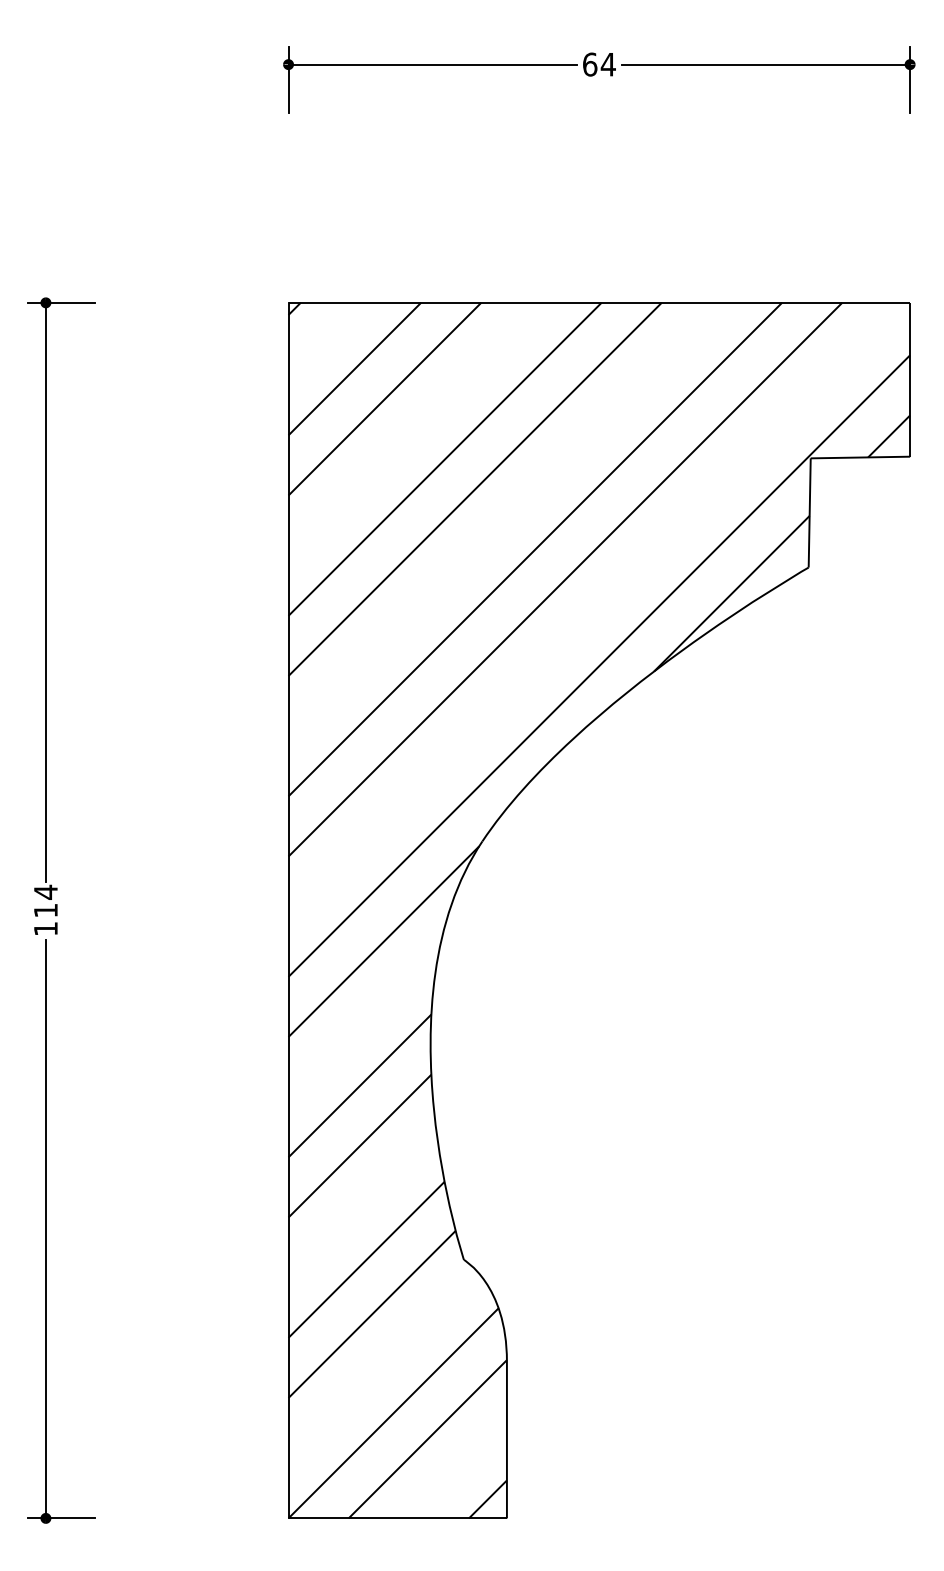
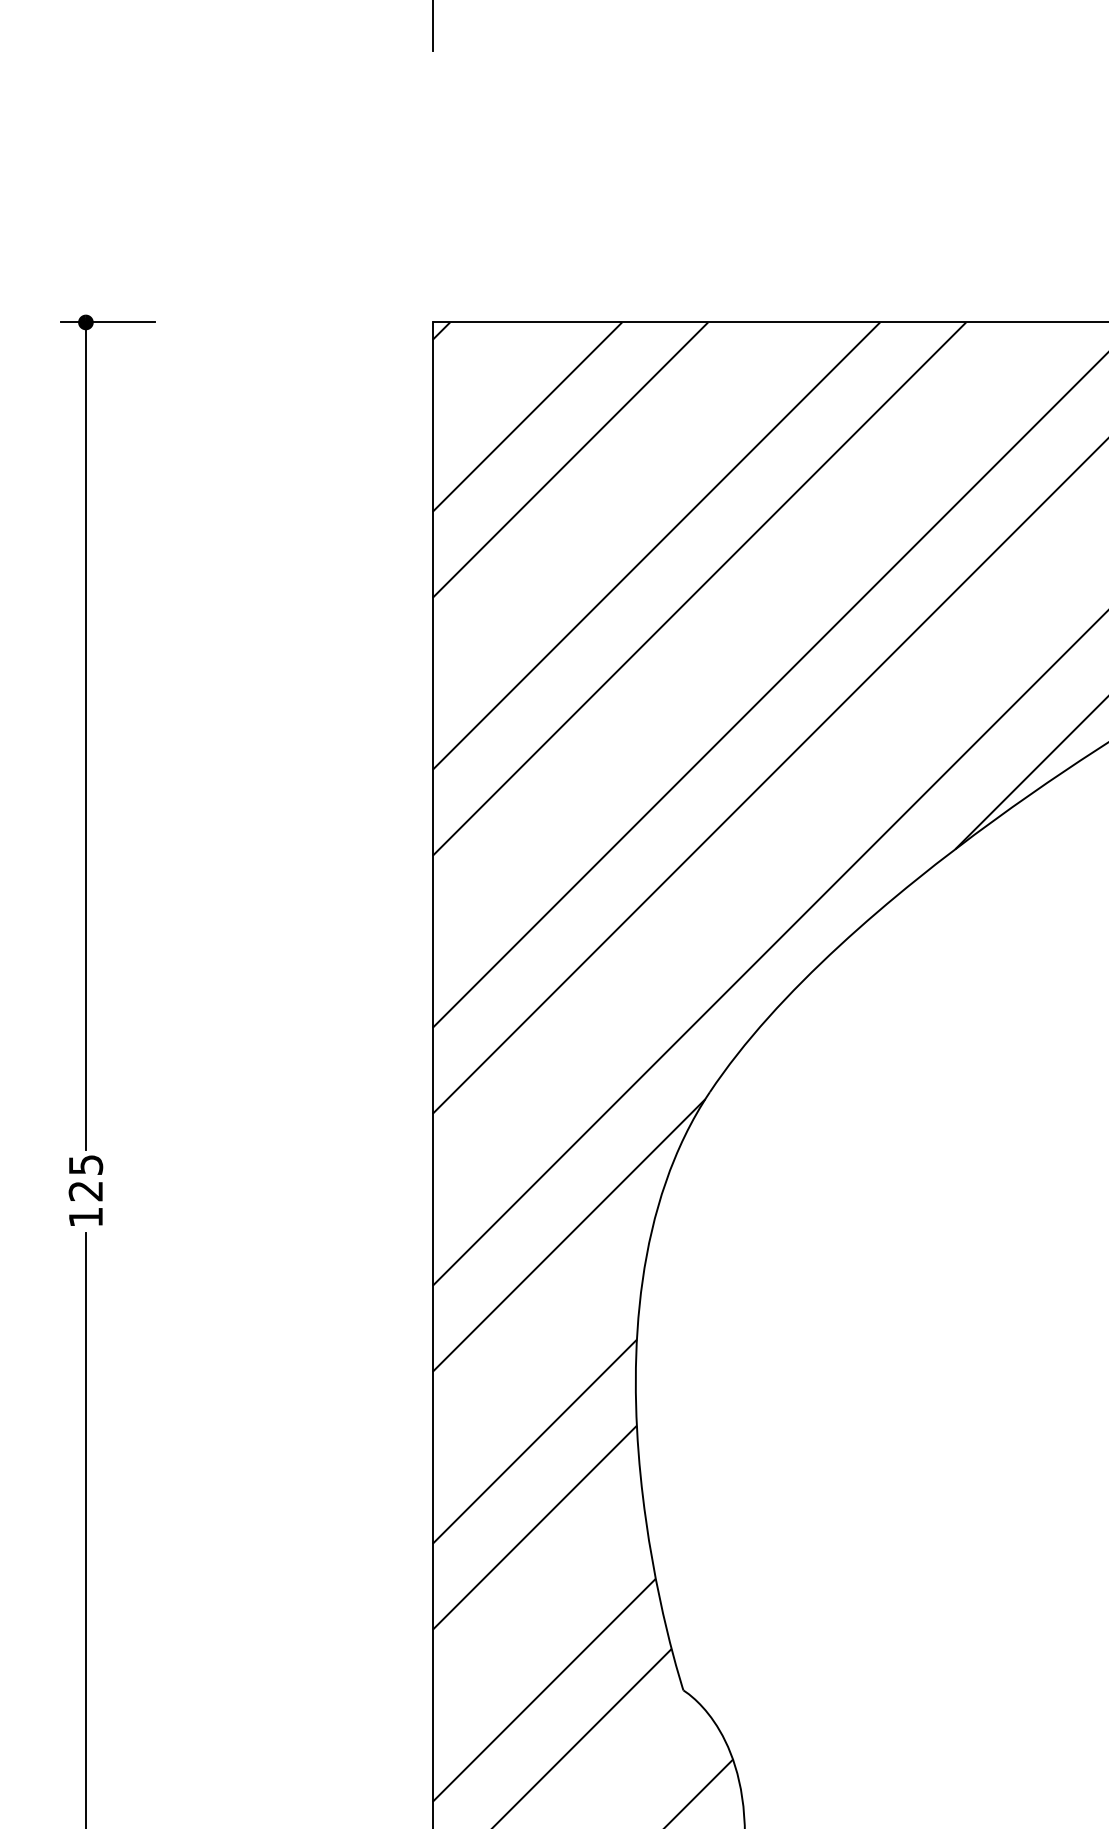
text: (45, 900) -> (85, 1176), 114 -> 125

